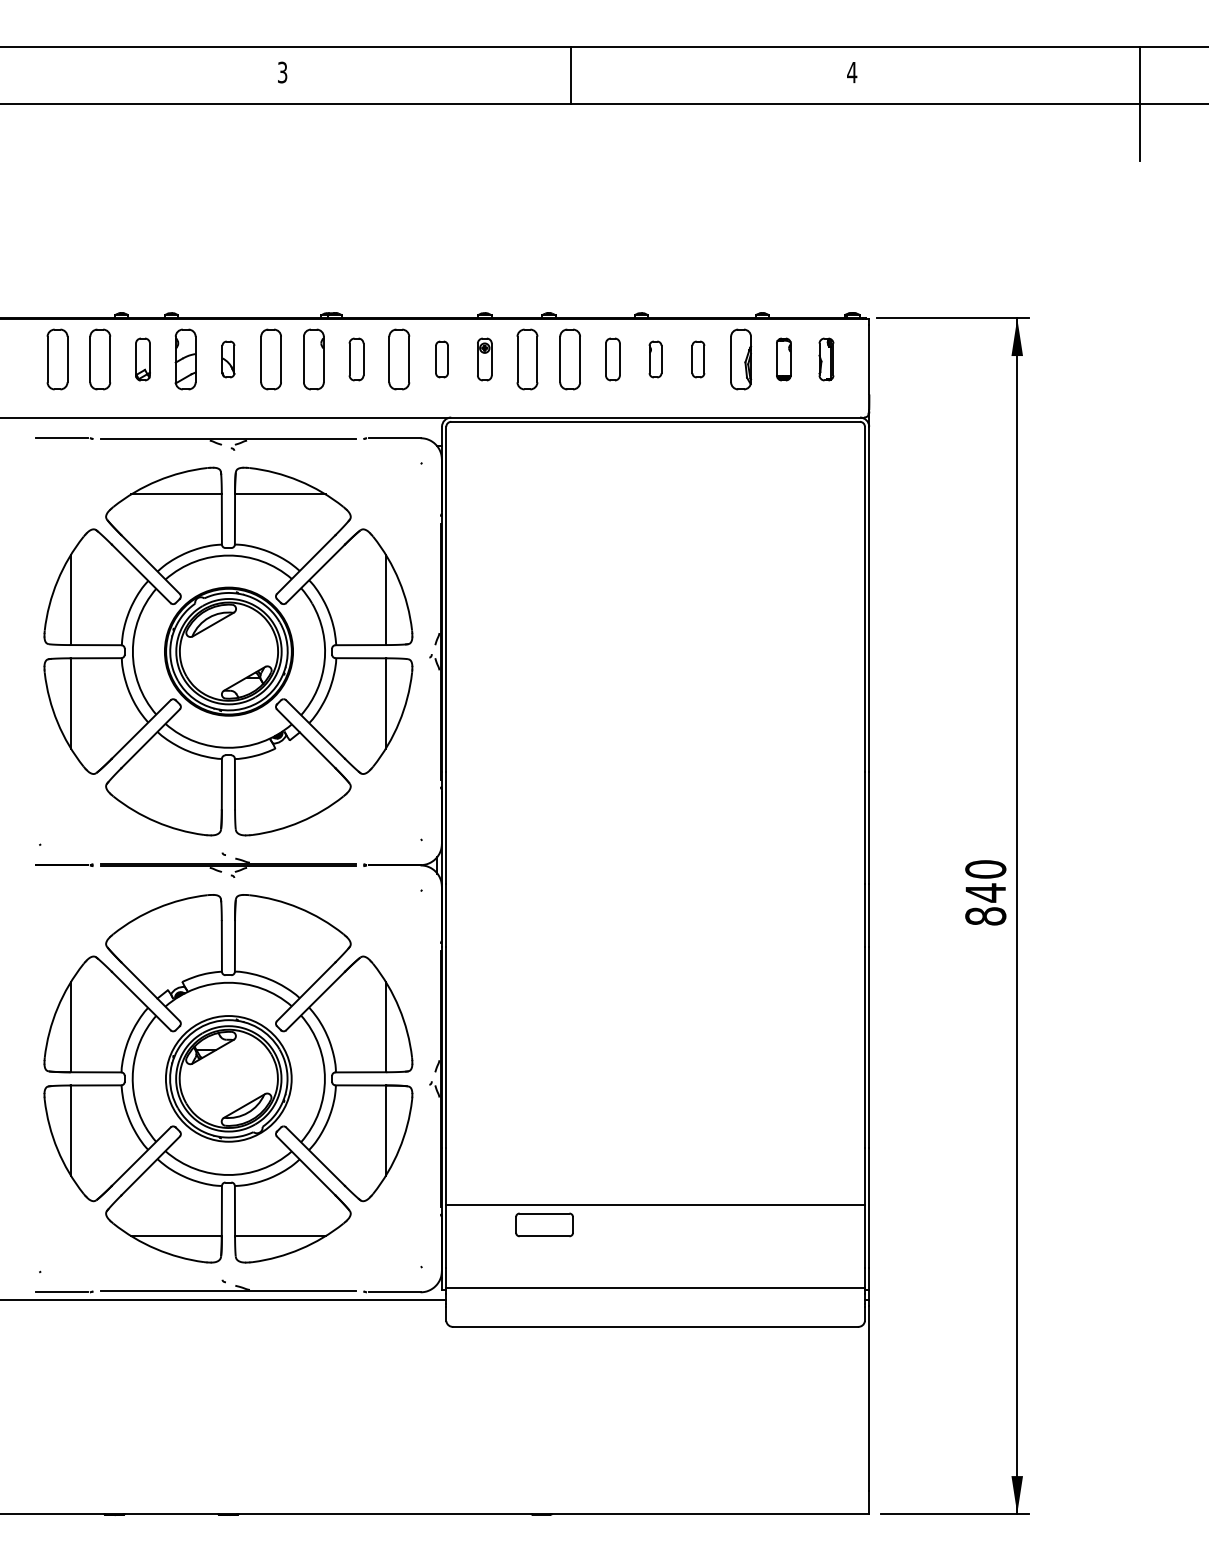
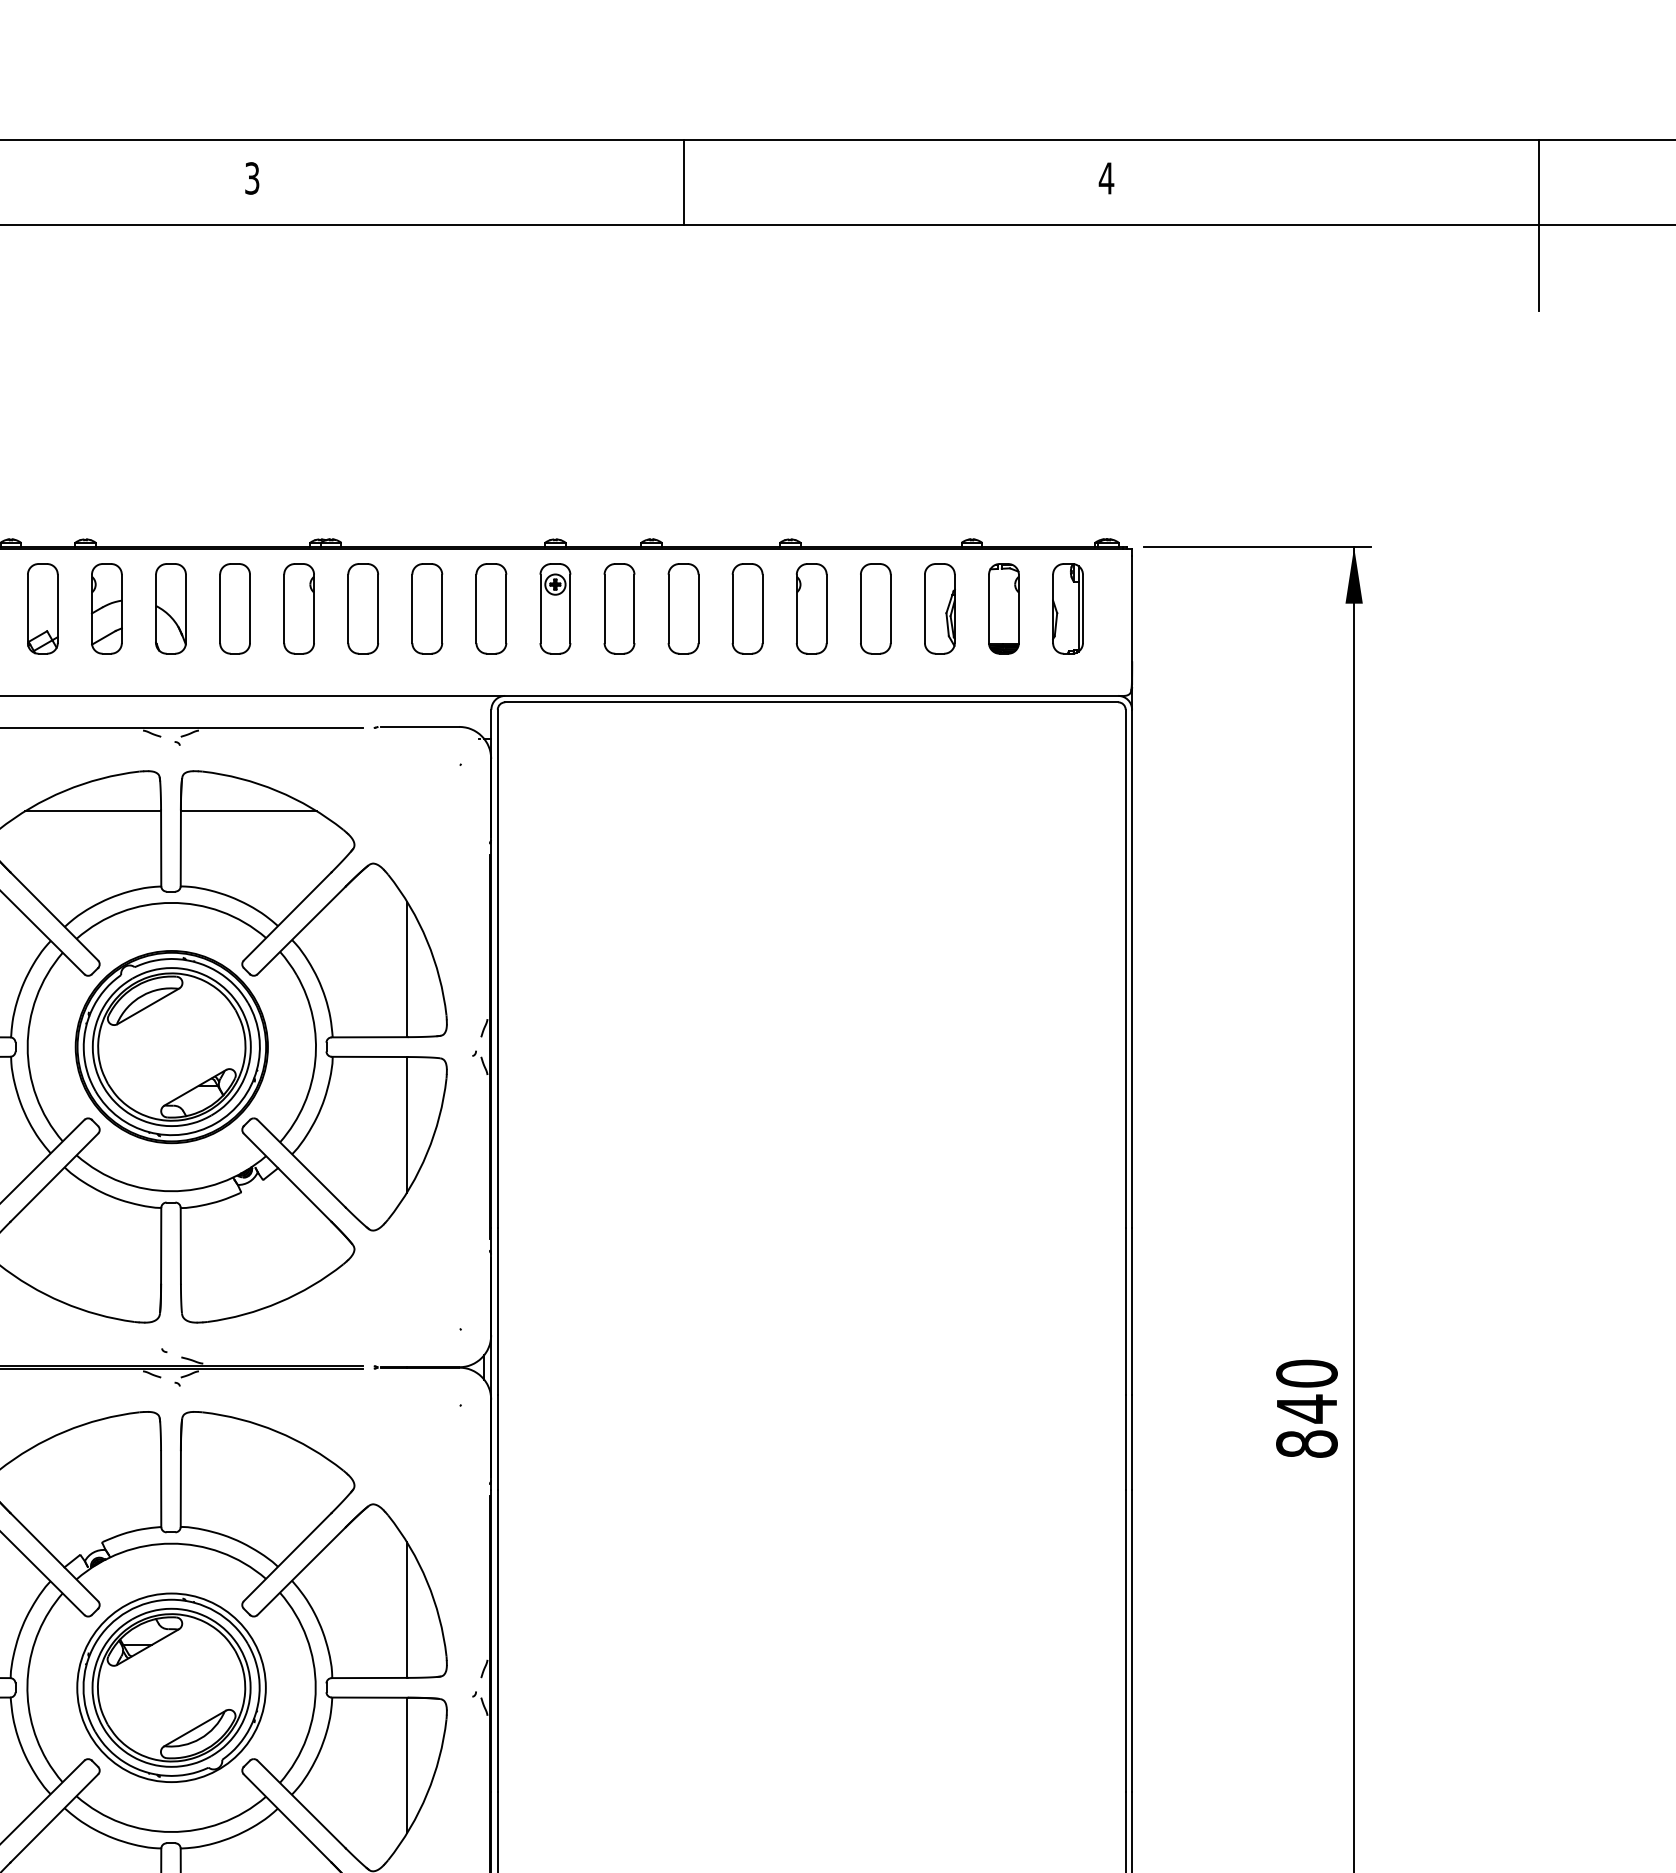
part: (142, 359) -> (42, 608), size x1.43
part: (228, 359) -> (171, 608), size x1.67
part: (356, 359) -> (363, 608), size x1.43
part: (441, 359) -> (490, 608), size x1.67
part: (484, 359) -> (555, 608), size x1.43
part: (612, 359) -> (747, 608), size x1.43
part: (655, 359) -> (811, 608), size x1.67
part: (698, 359) -> (876, 608), size x1.67
part: (783, 359) -> (1003, 608), size x1.43
part: (826, 359) -> (1068, 608), size x1.43

